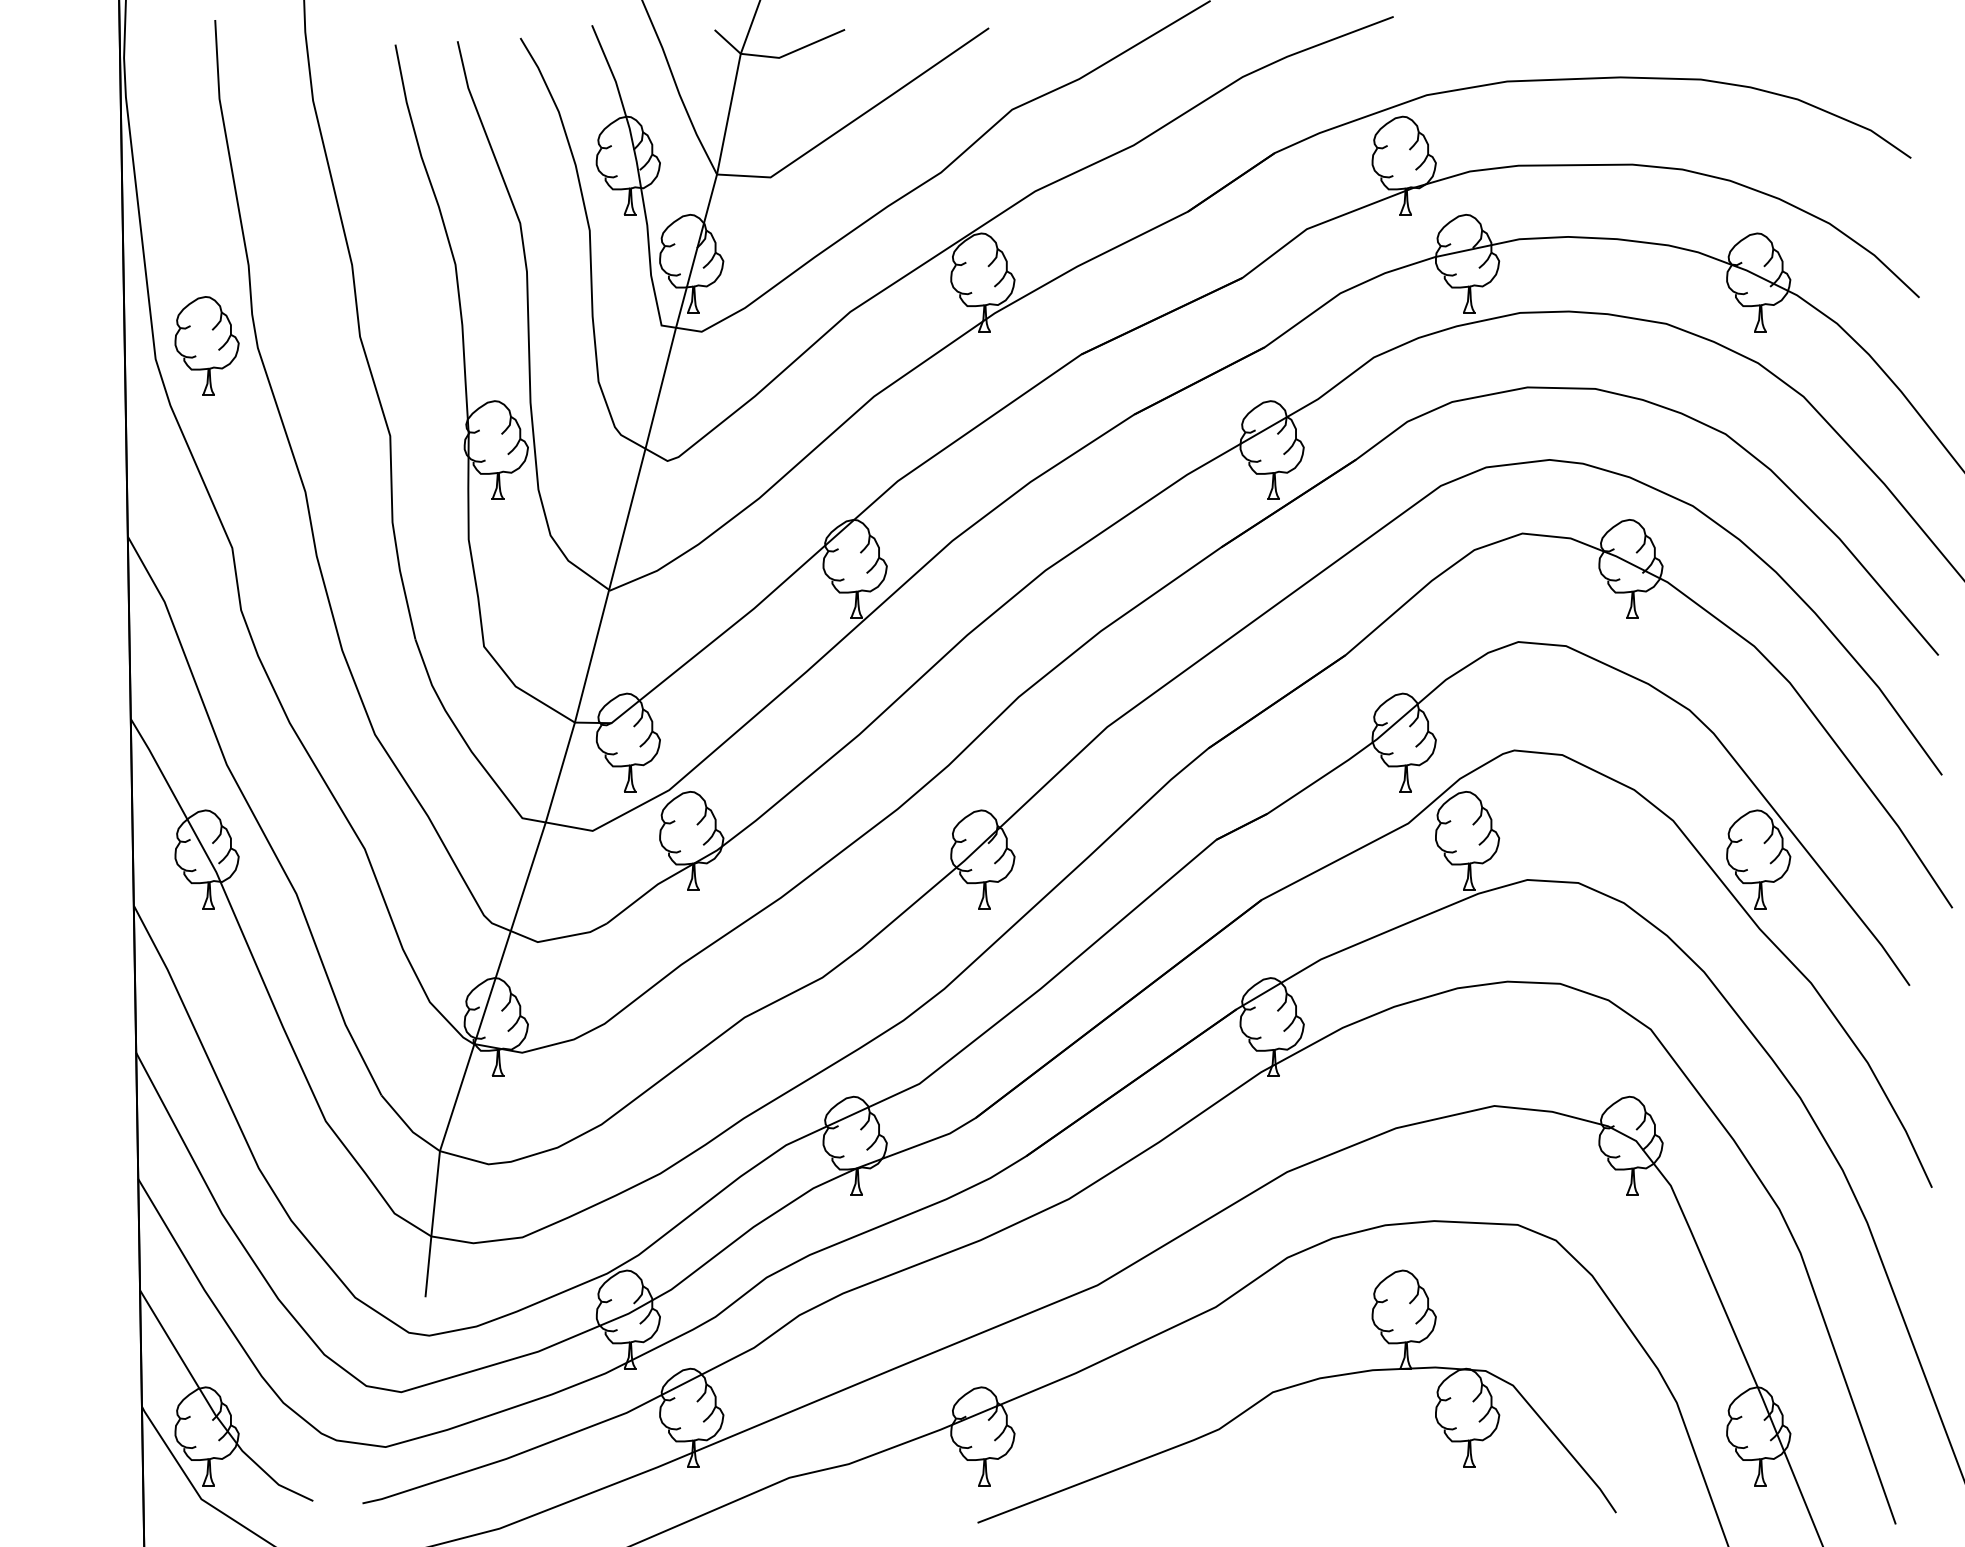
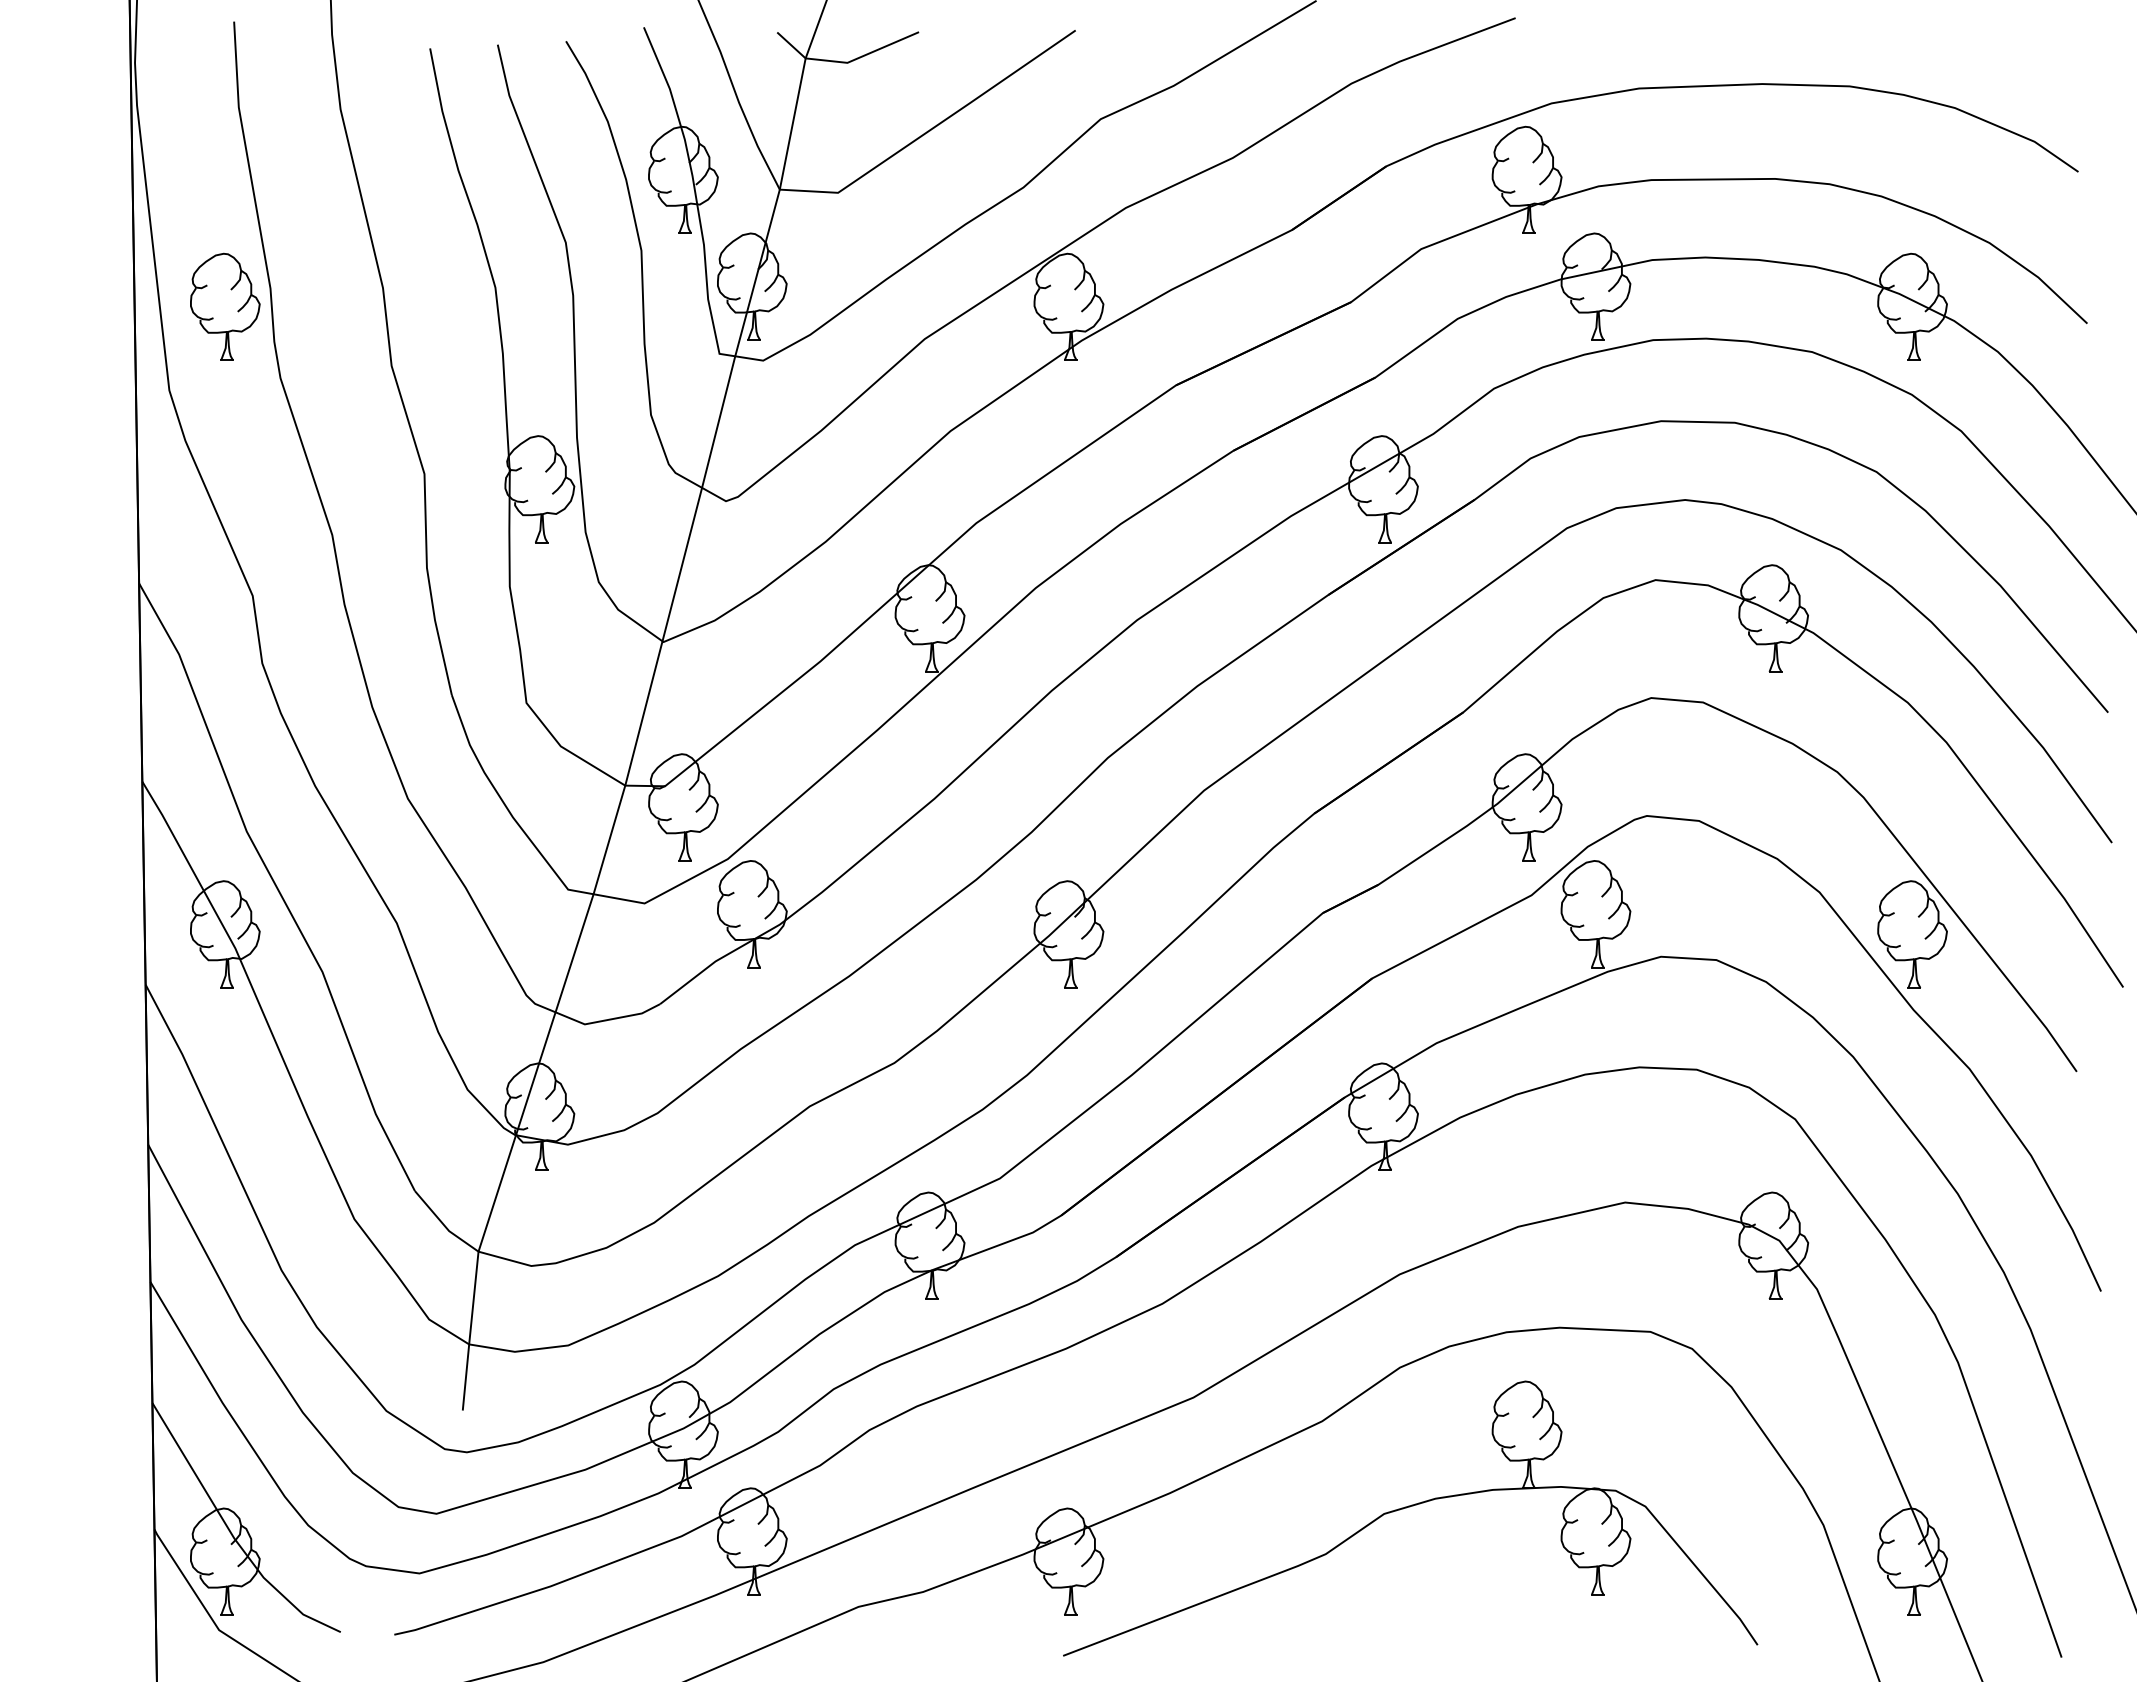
part: (207, 345) -> (225, 306), moved

